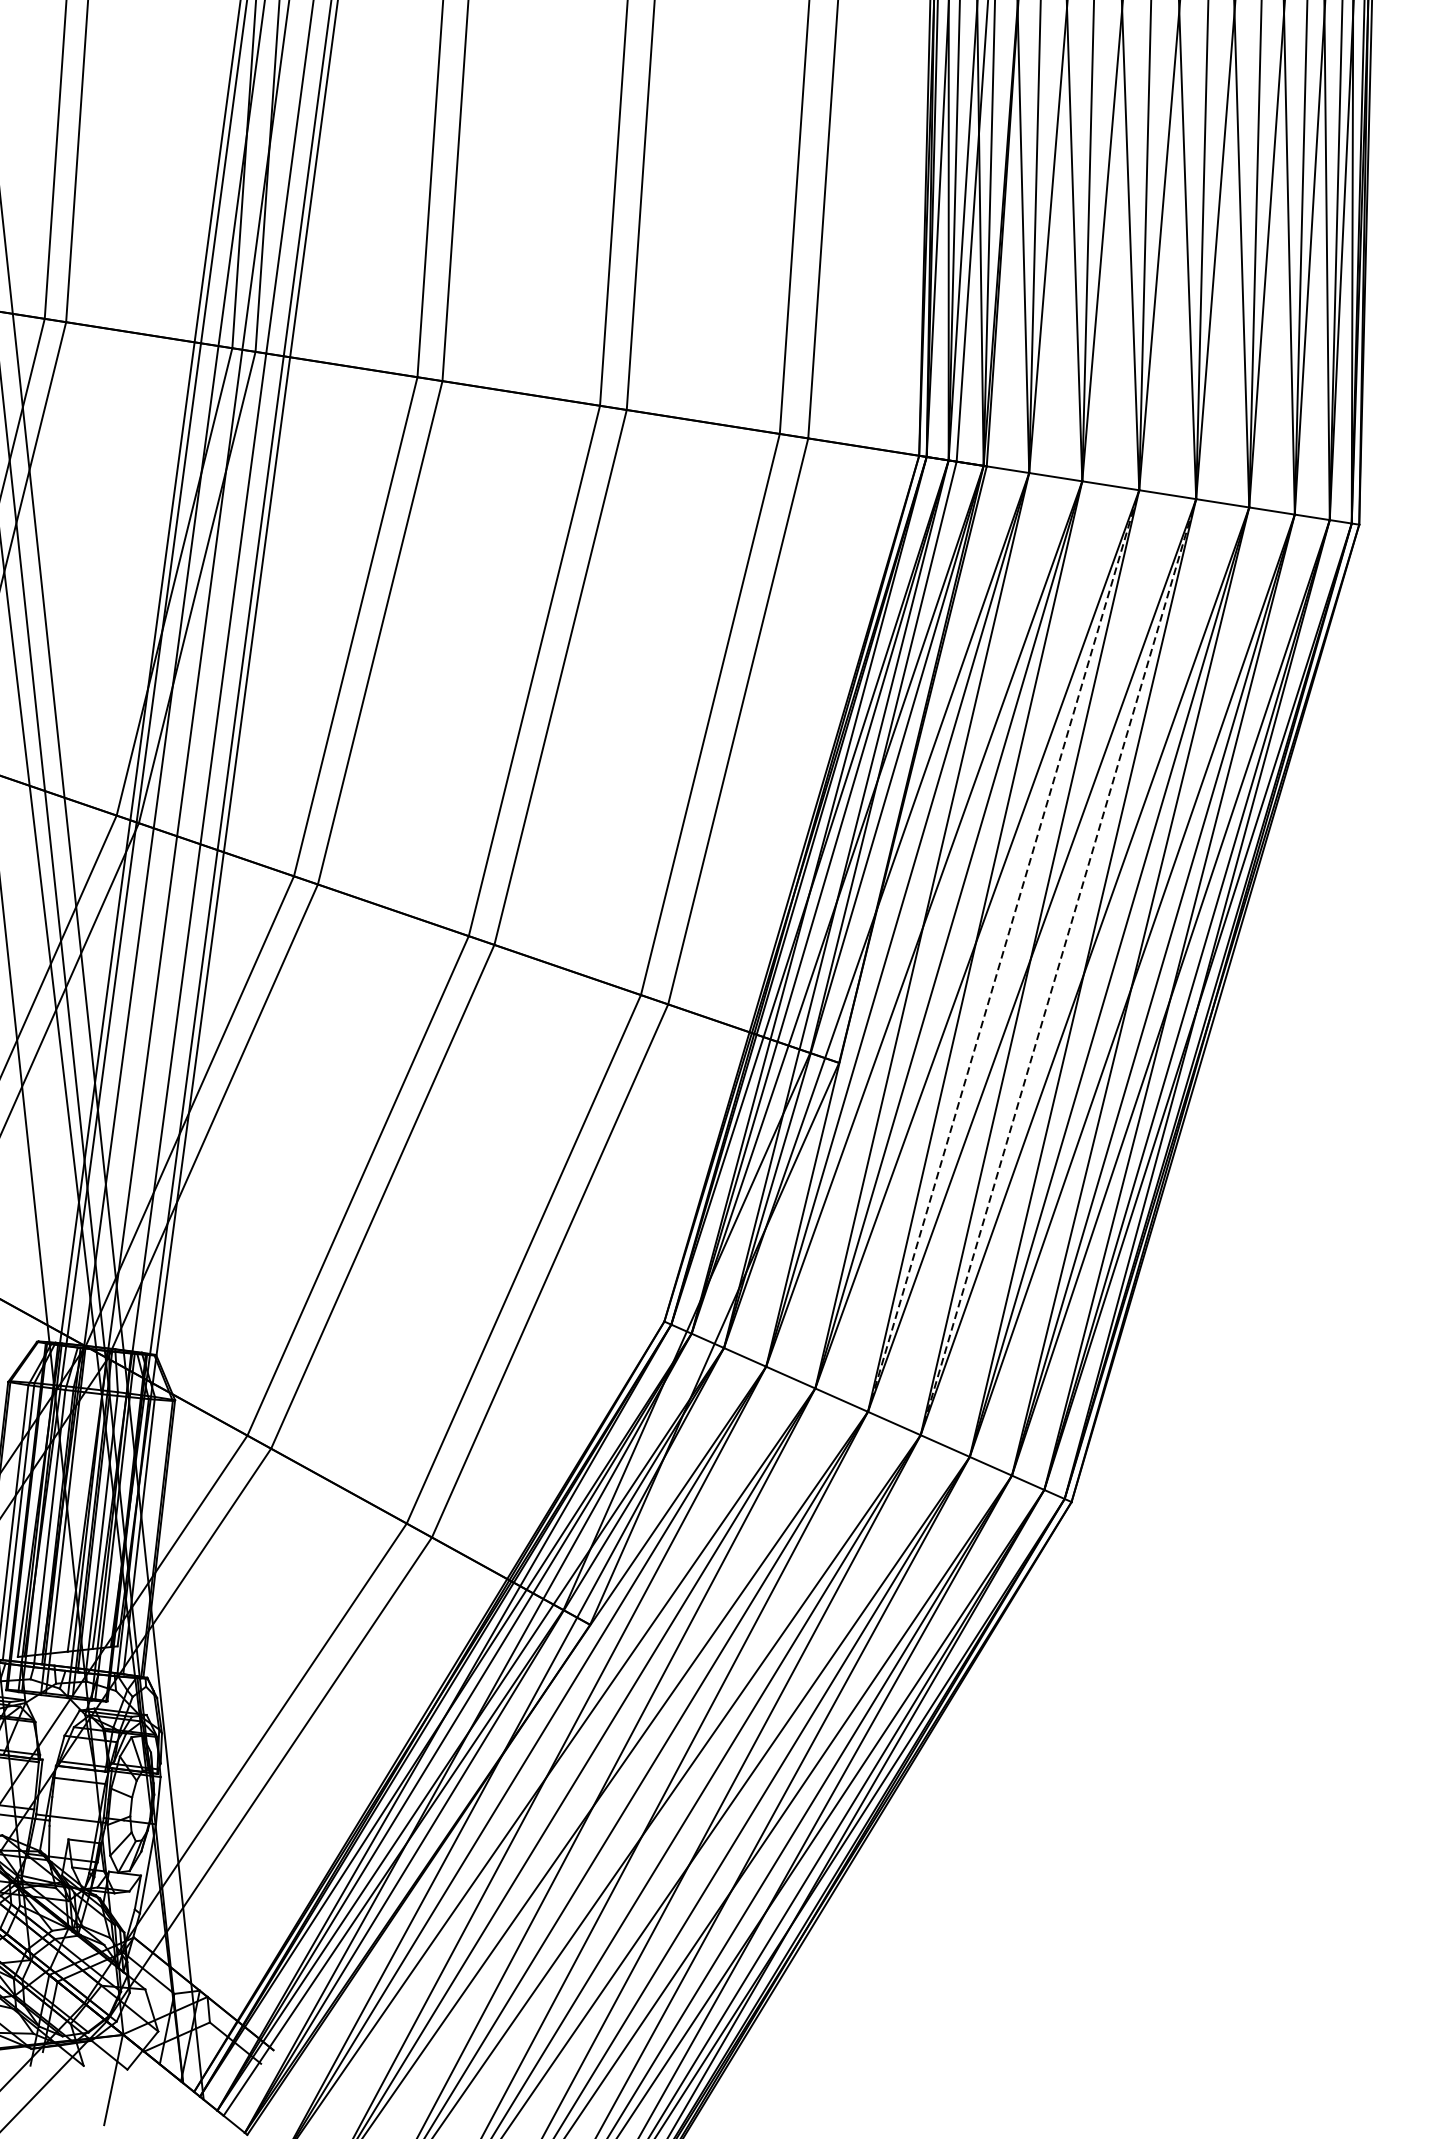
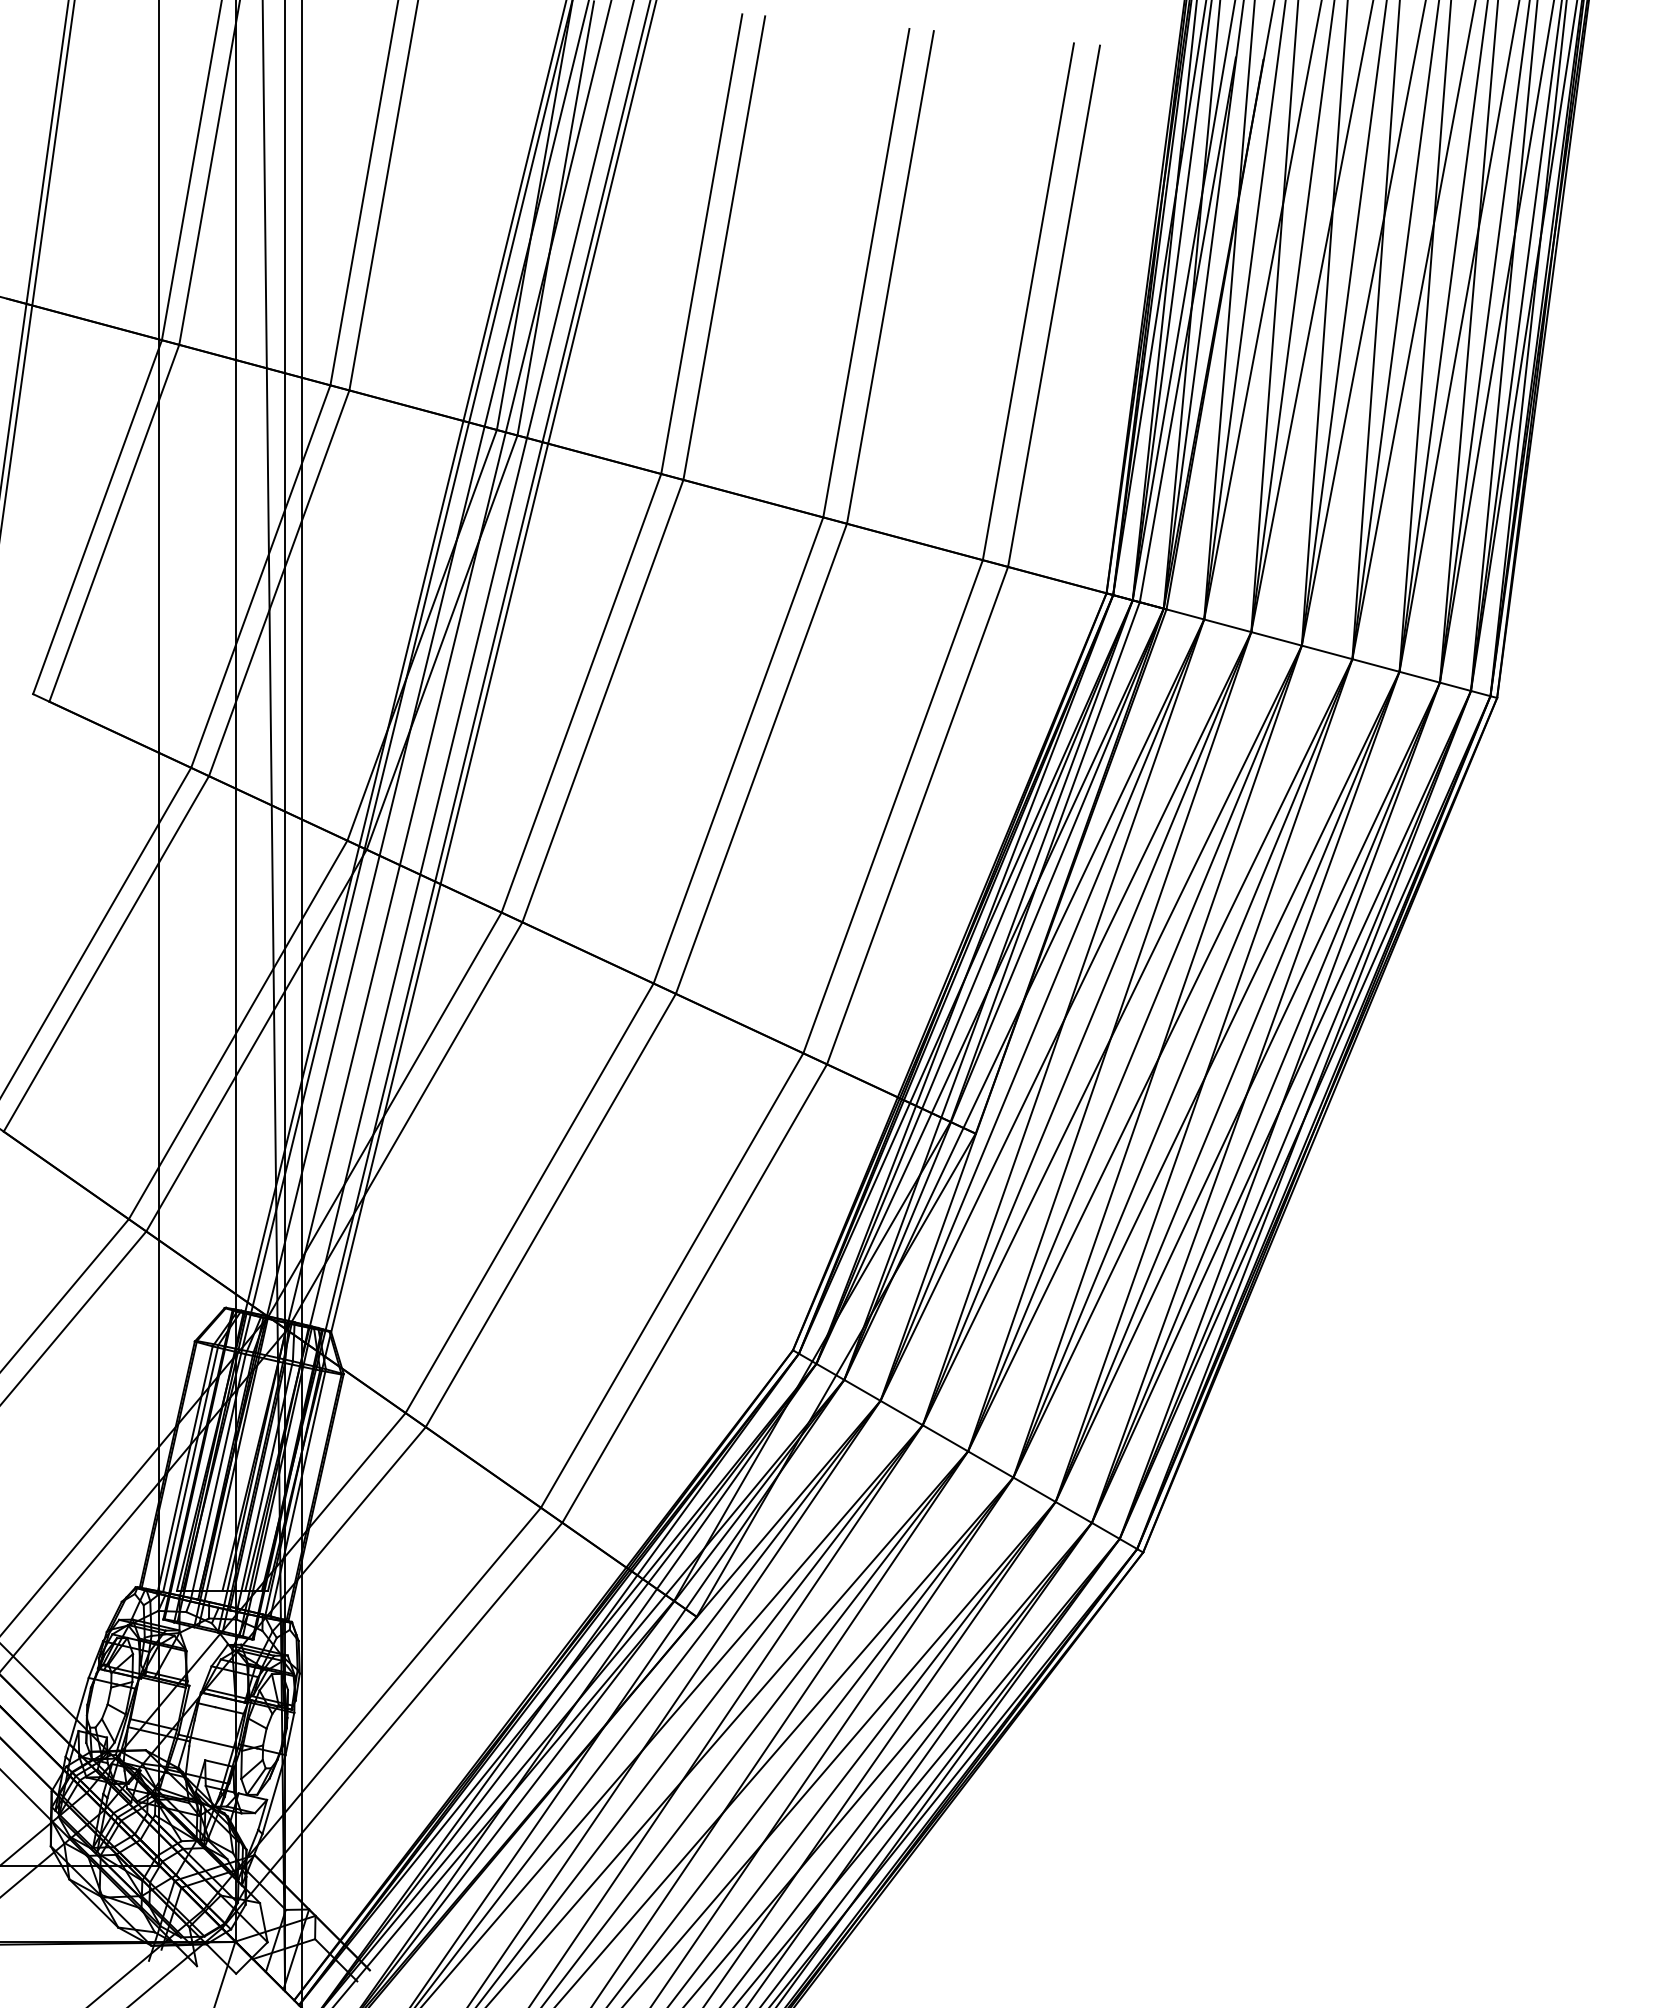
line: (1004, 950) -> (1135, 1048), dashed -> solid
line: (1057, 967) -> (1182, 1068), dashed -> solid

